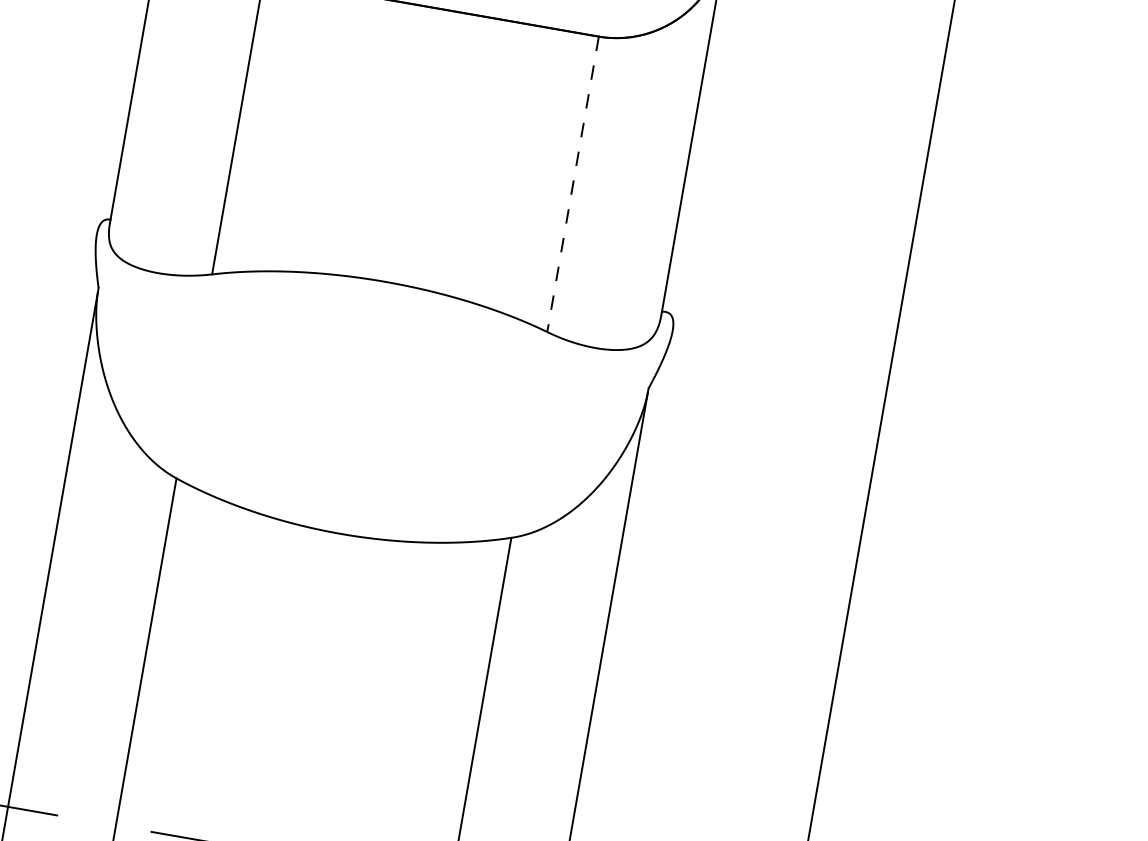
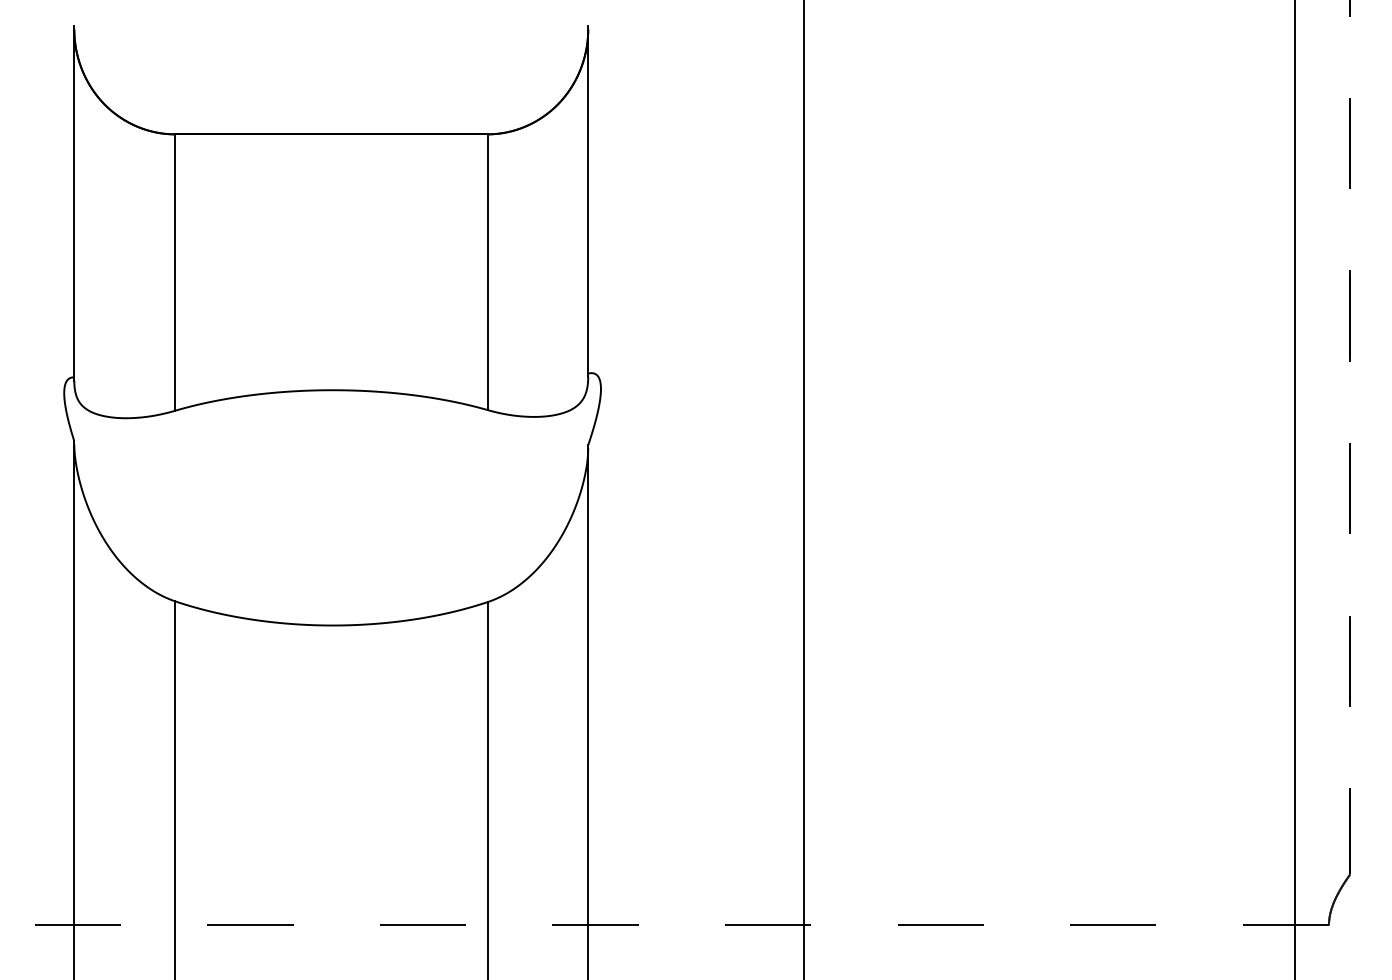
line: (572, 184) -> (487, 272), dashed -> solid

